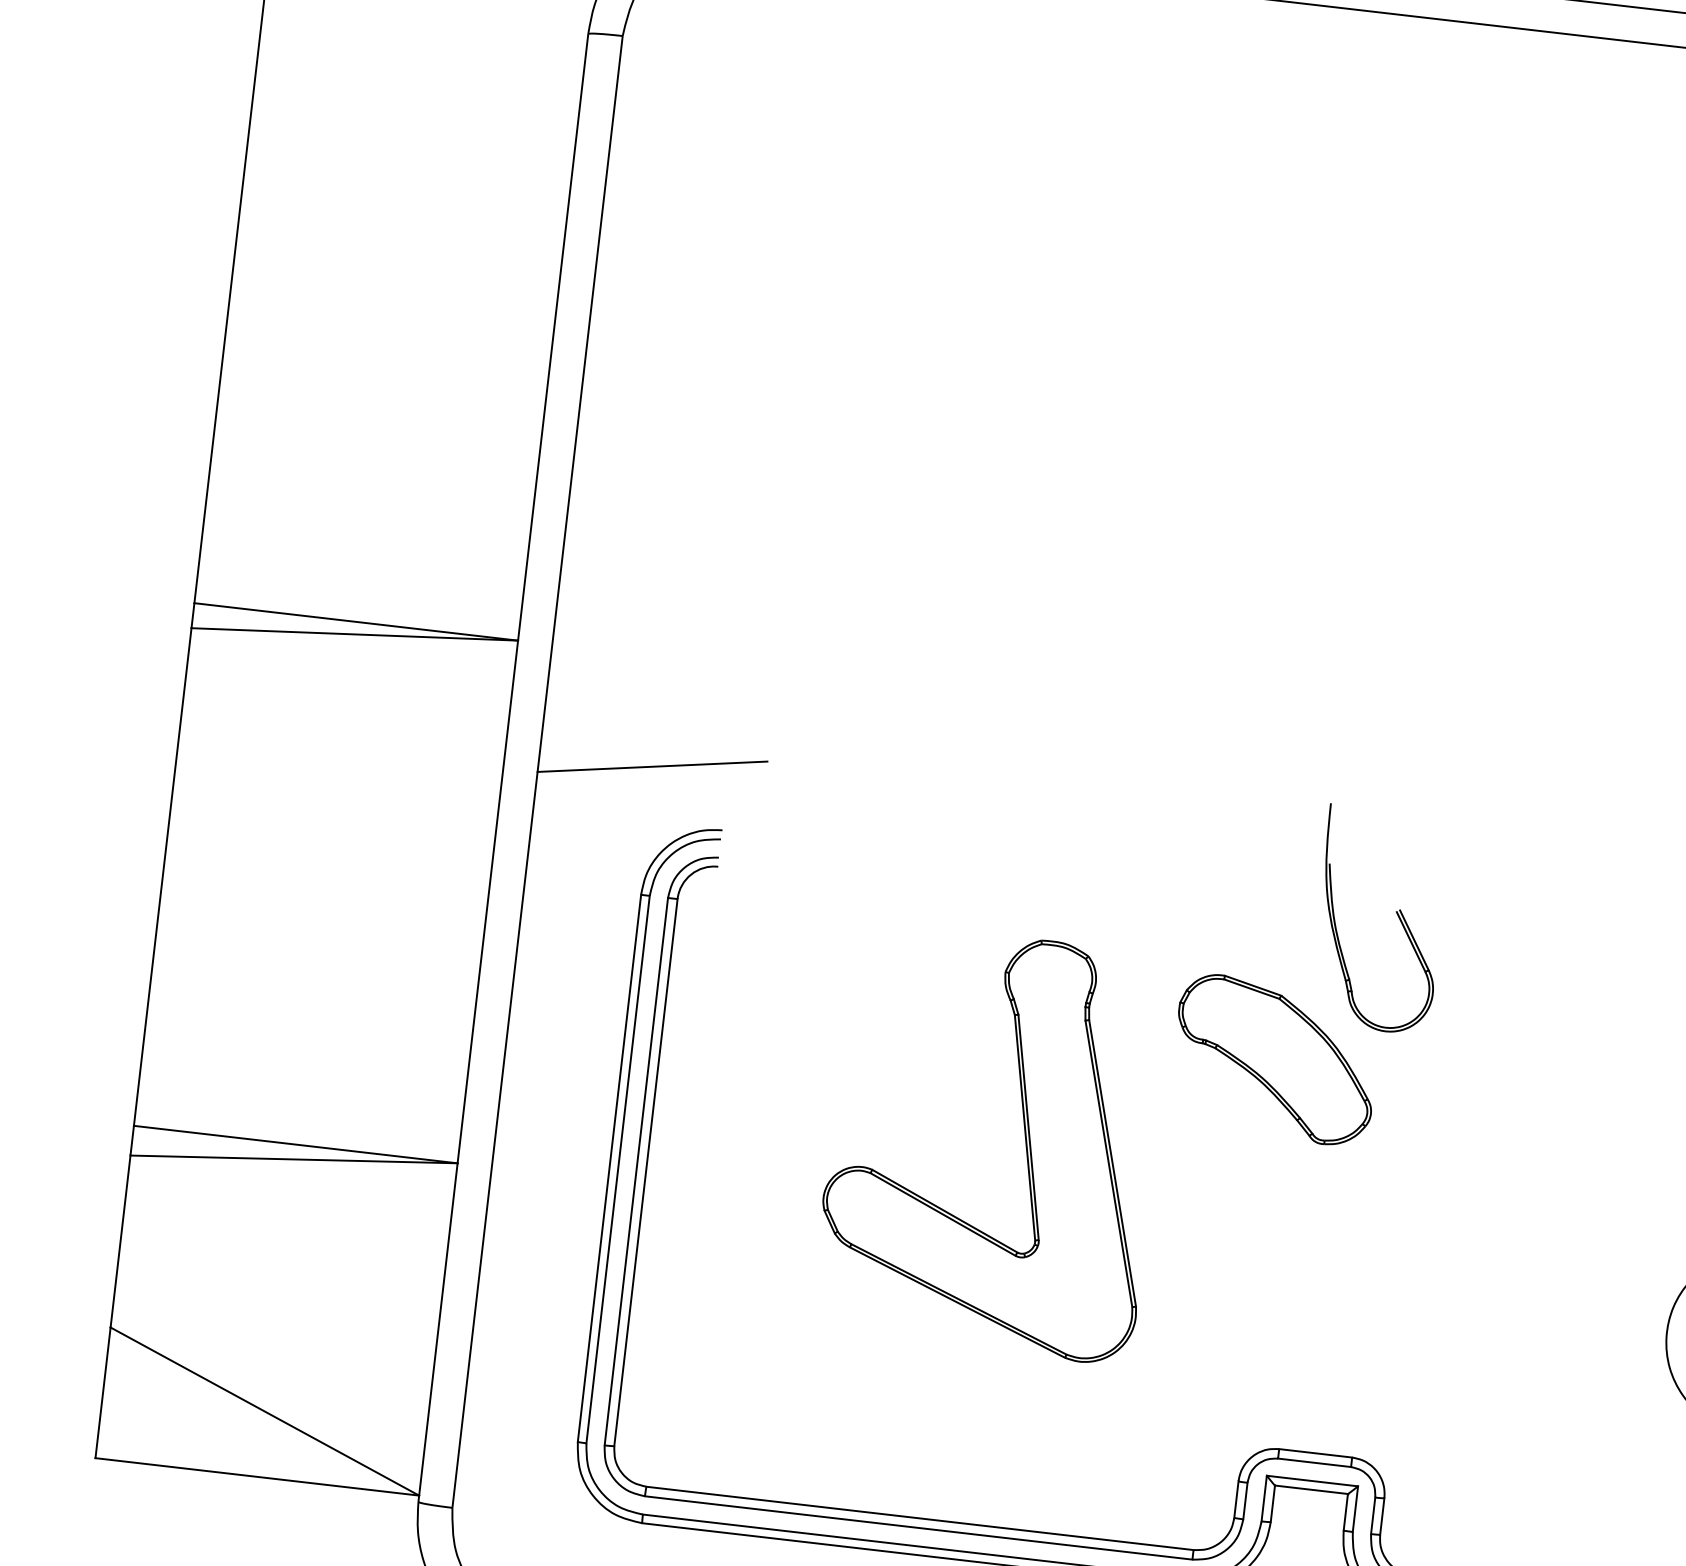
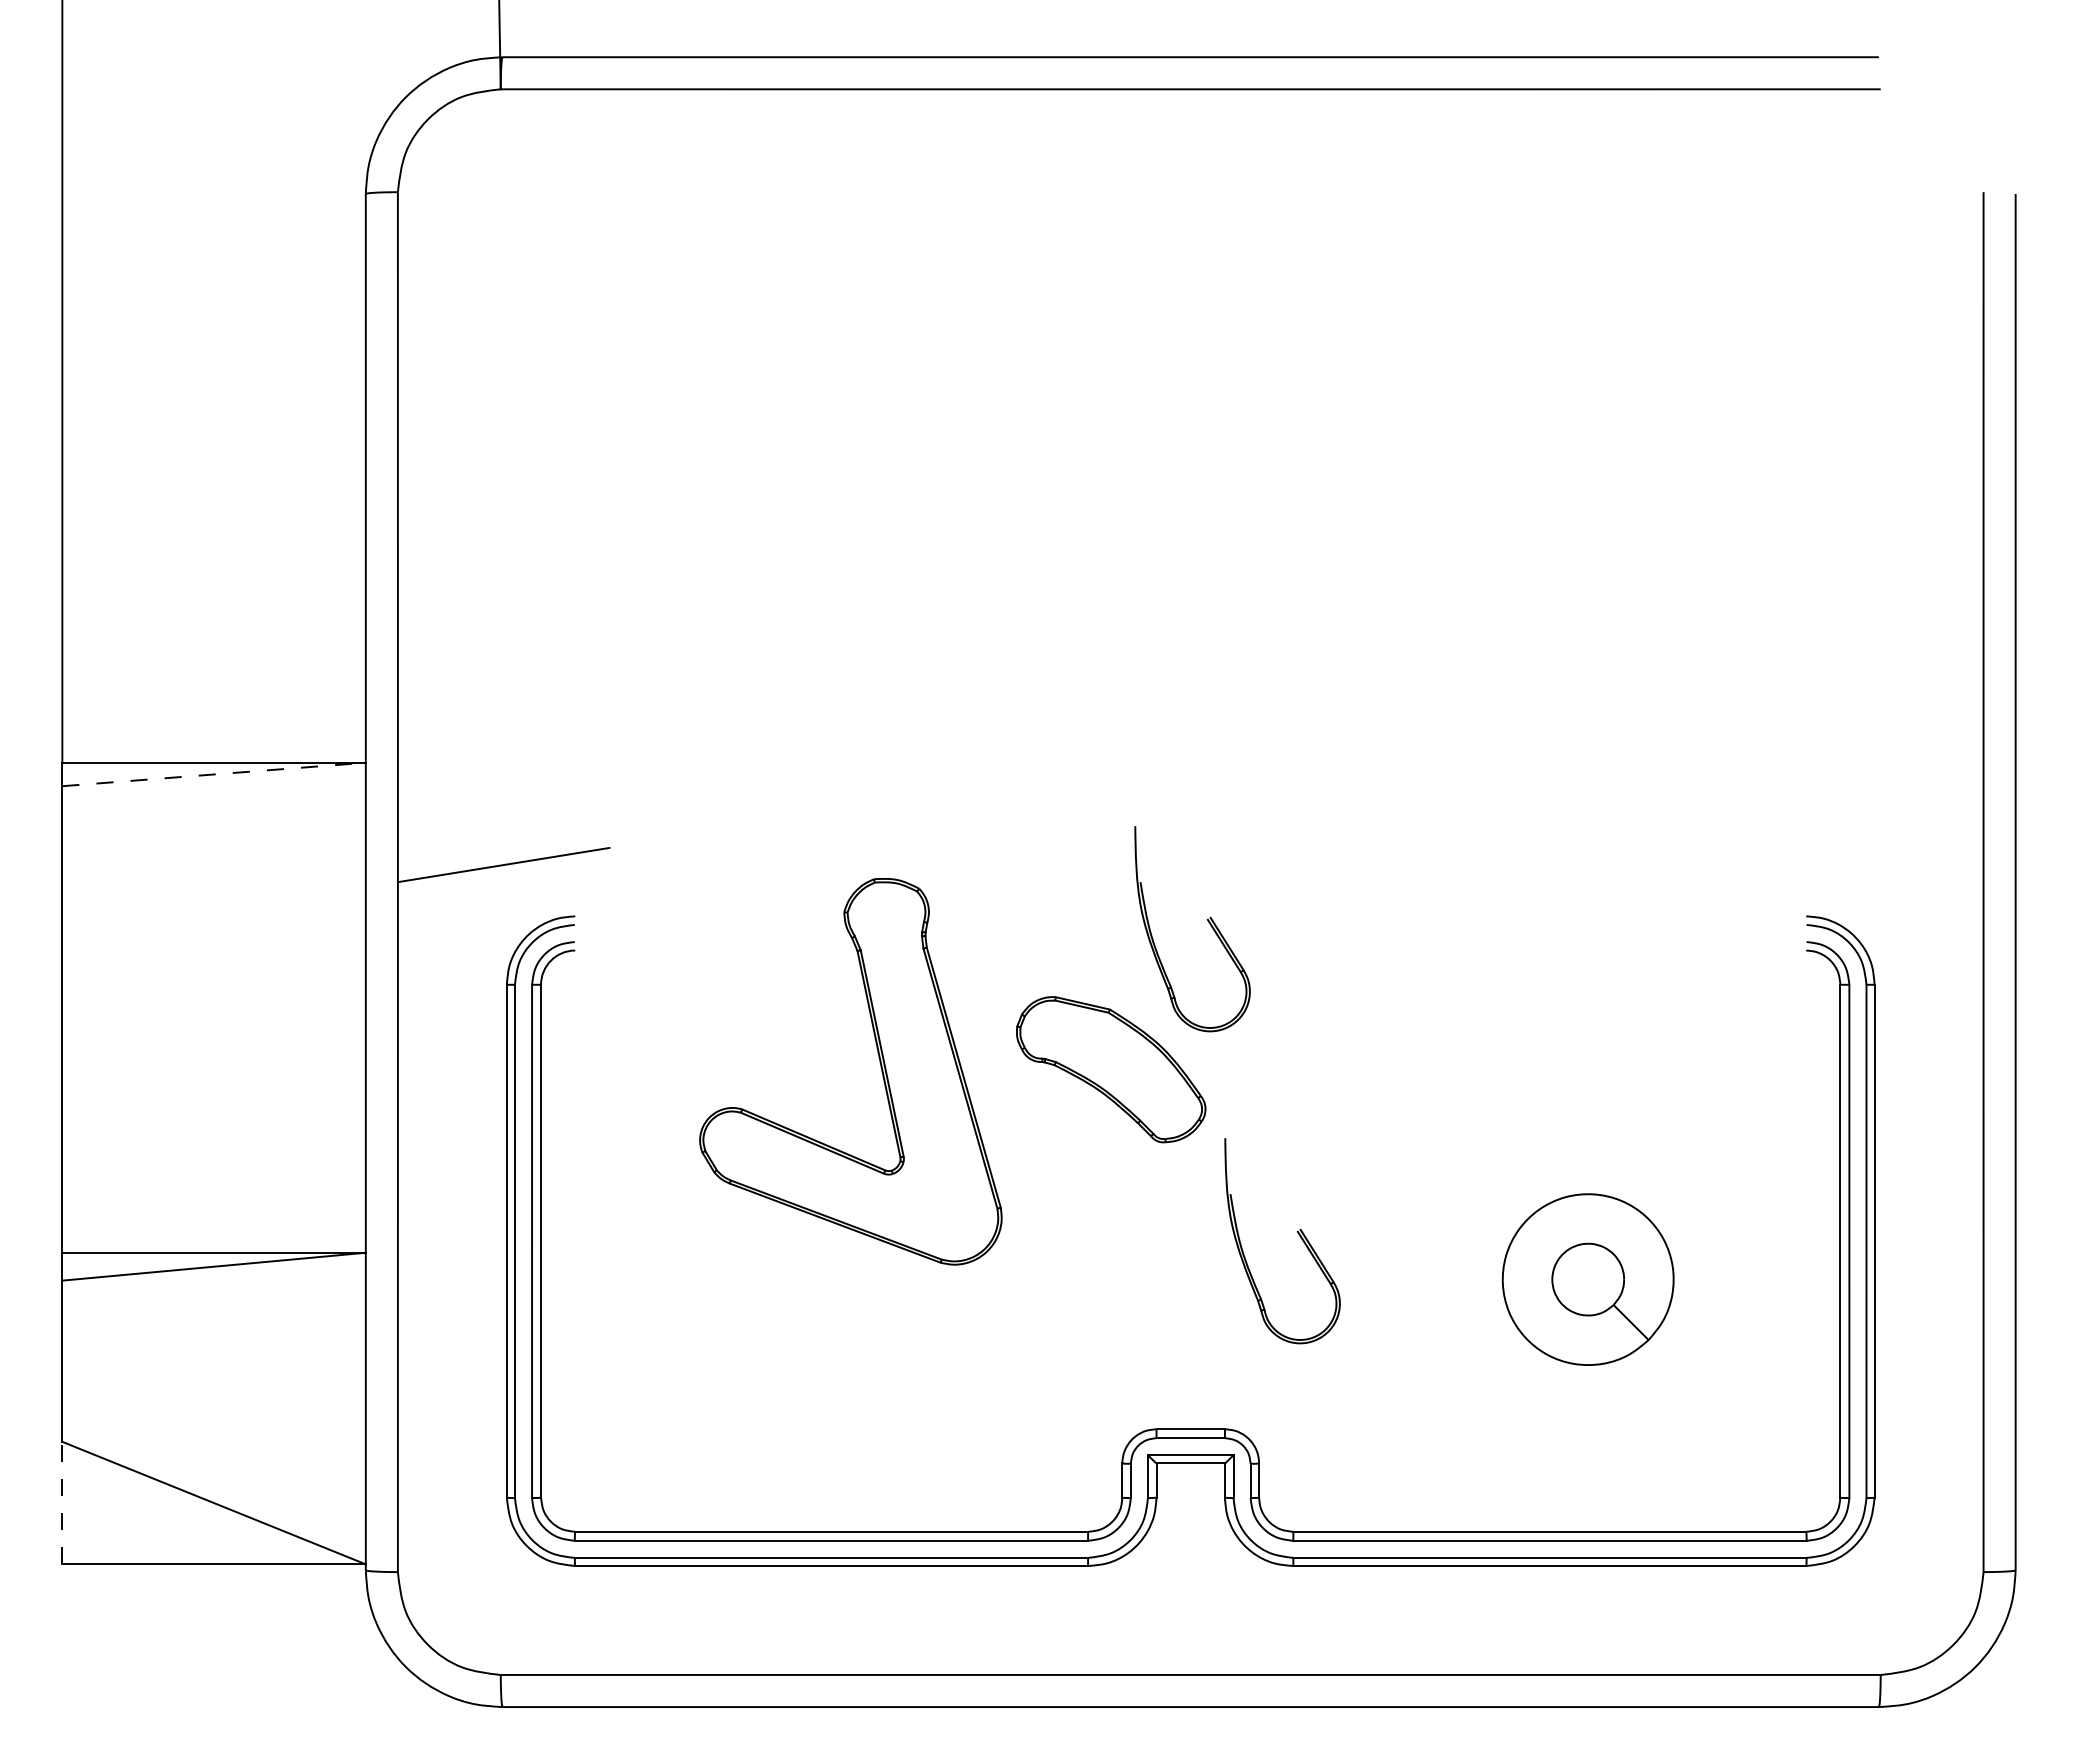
line: (355, 634) -> (214, 774), solid -> dashed
part: (1025, 1142) -> (880, 1067), moved
part: (1453, 1257) -> (1297, 1233), added
line: (103, 1392) -> (62, 1502), solid -> dashed

